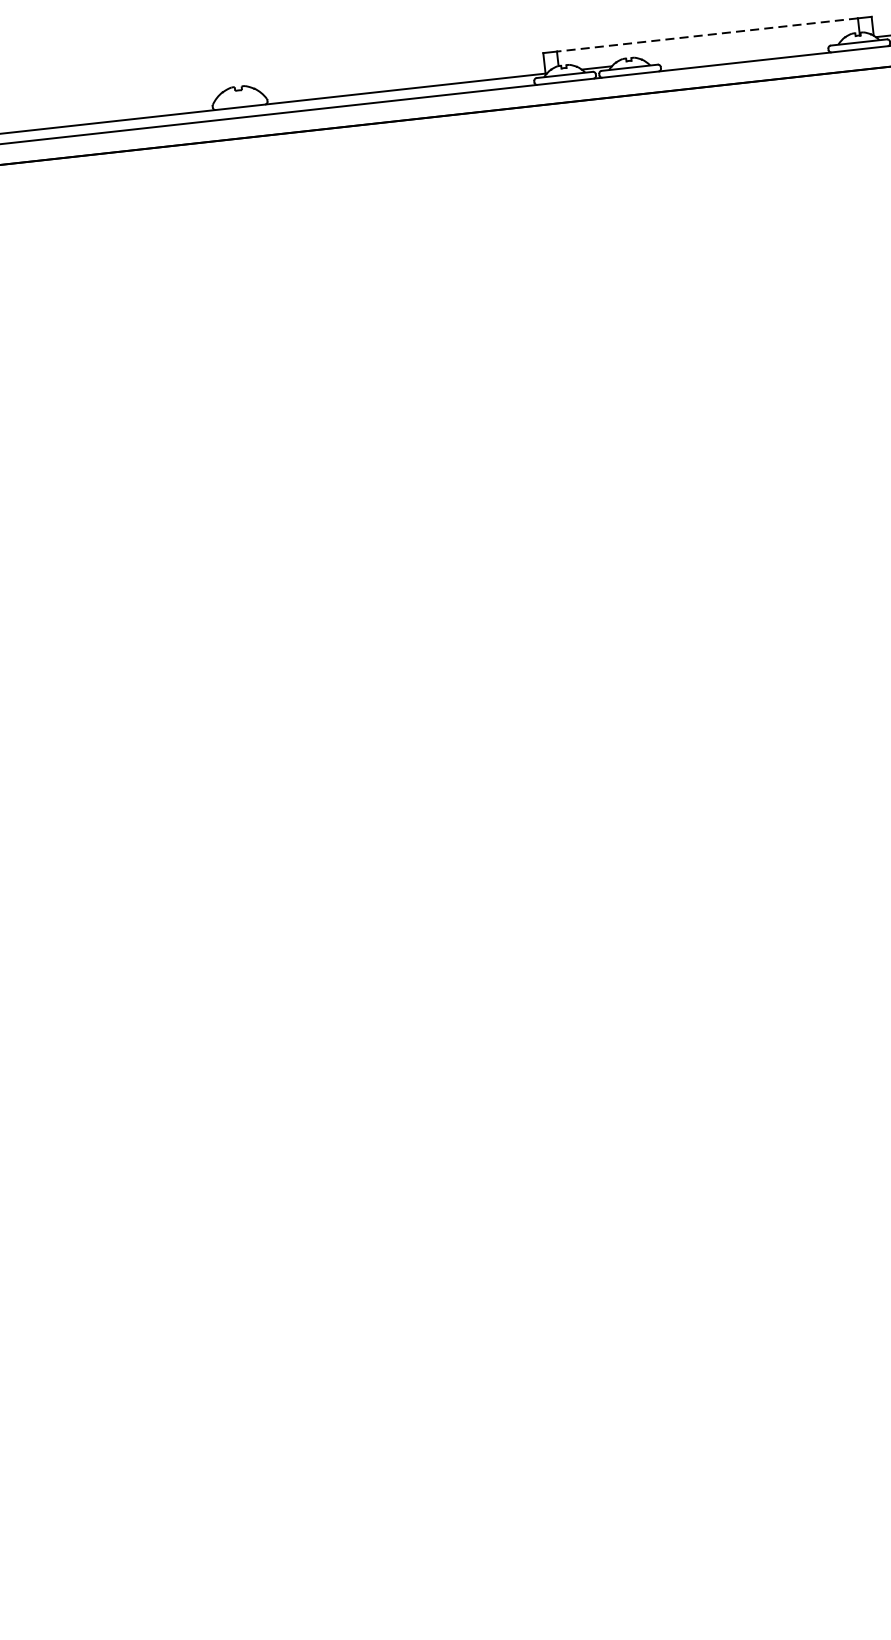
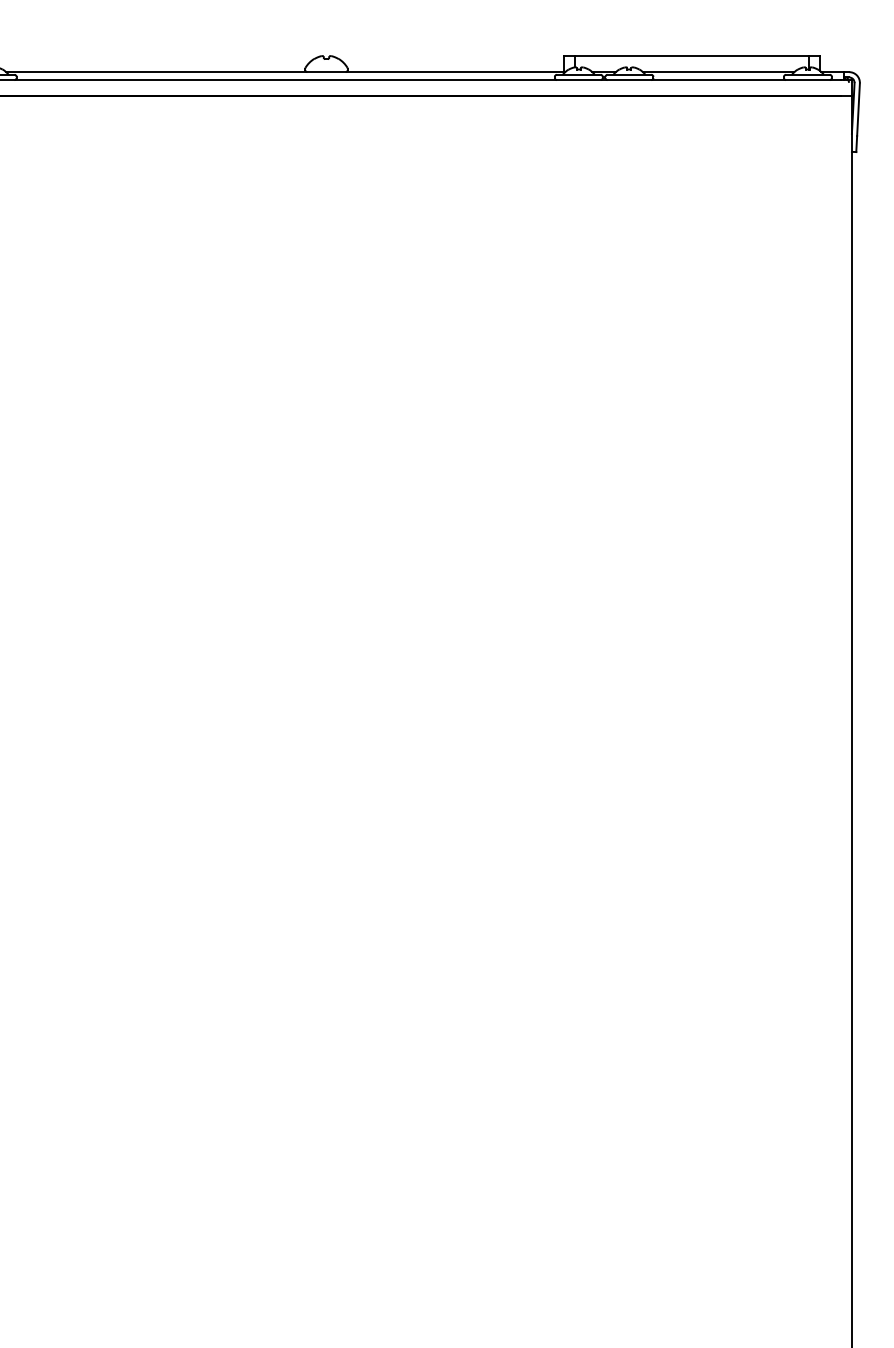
line: (706, 35) -> (691, 56), dashed -> solid
line: (743, 52) -> (718, 72), added

